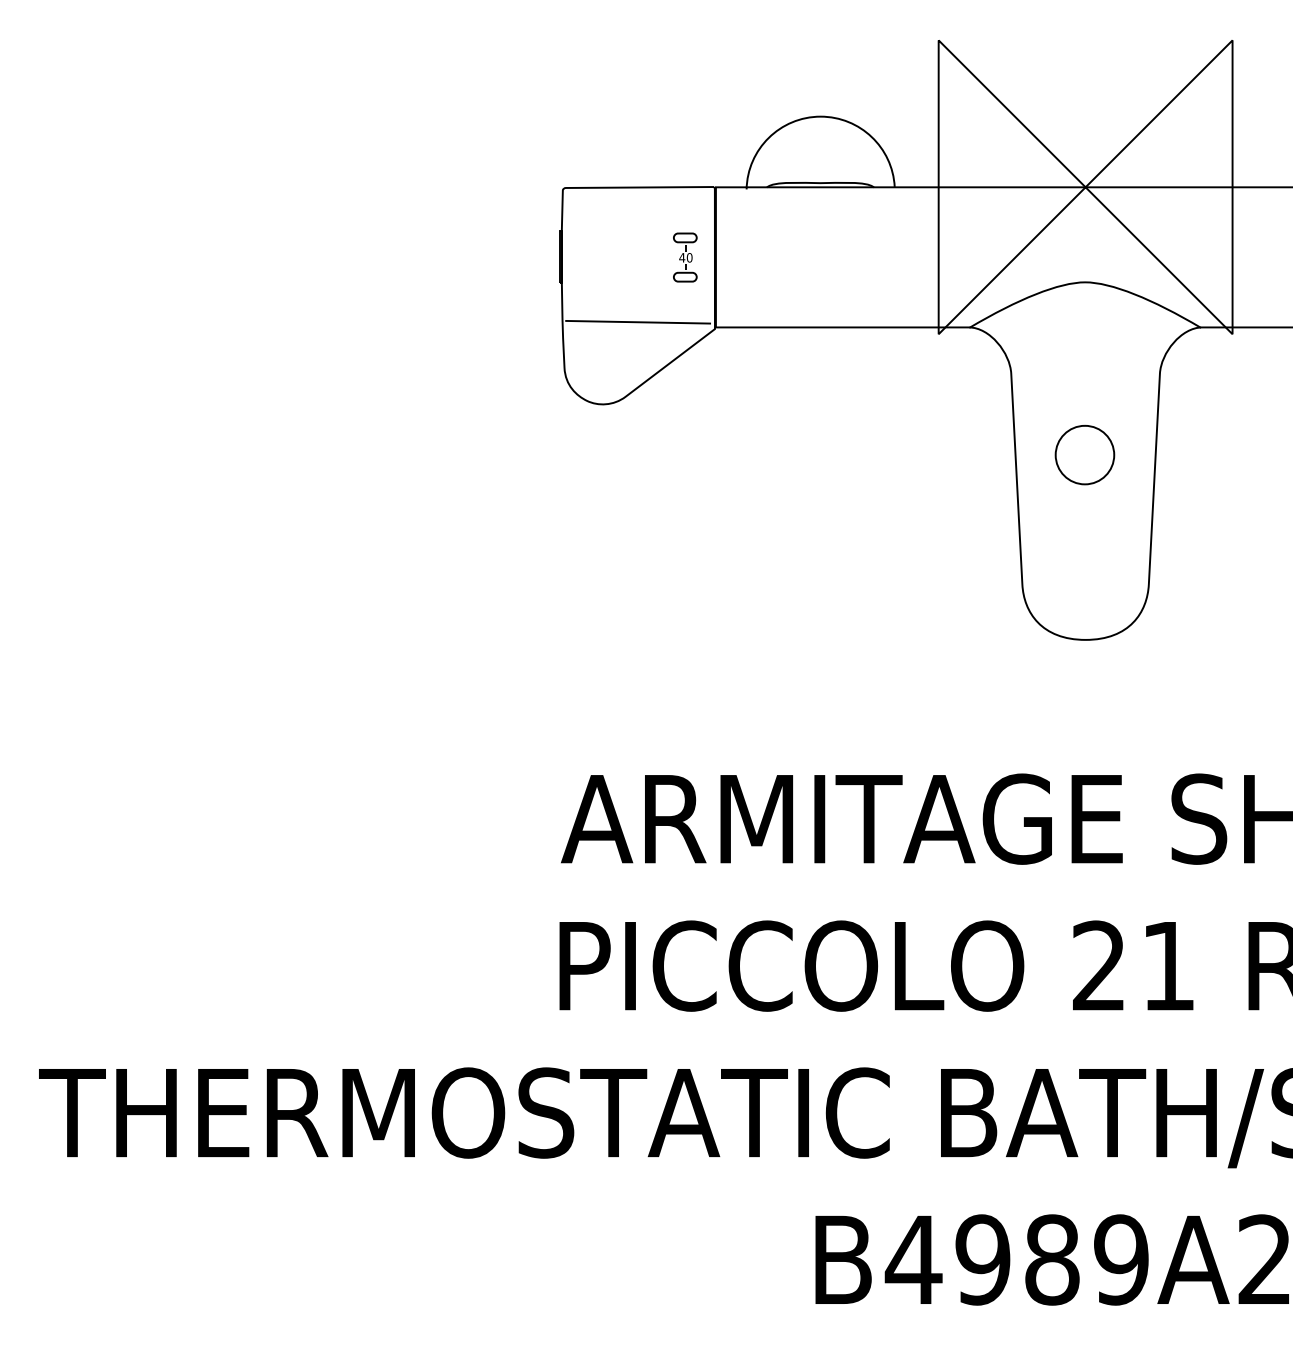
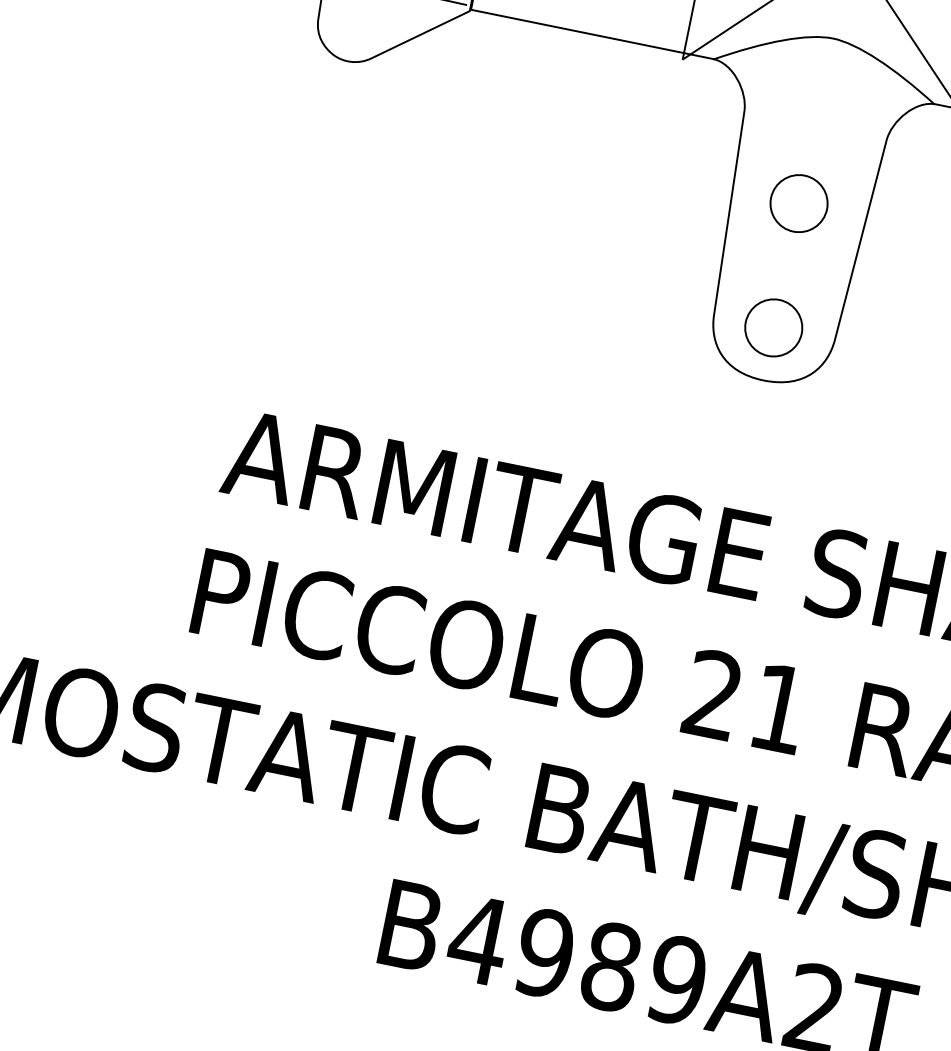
part: (1084, 585) -> (773, 328), added

